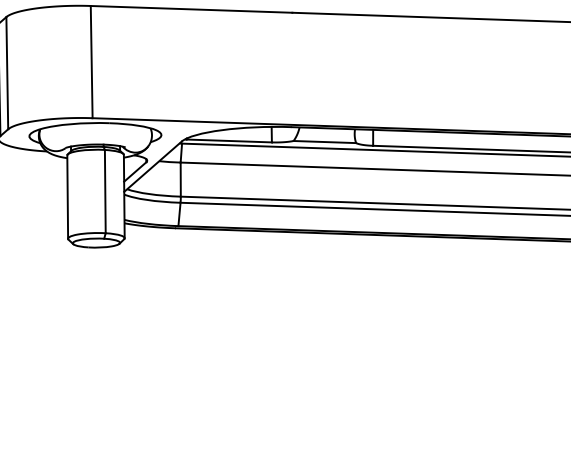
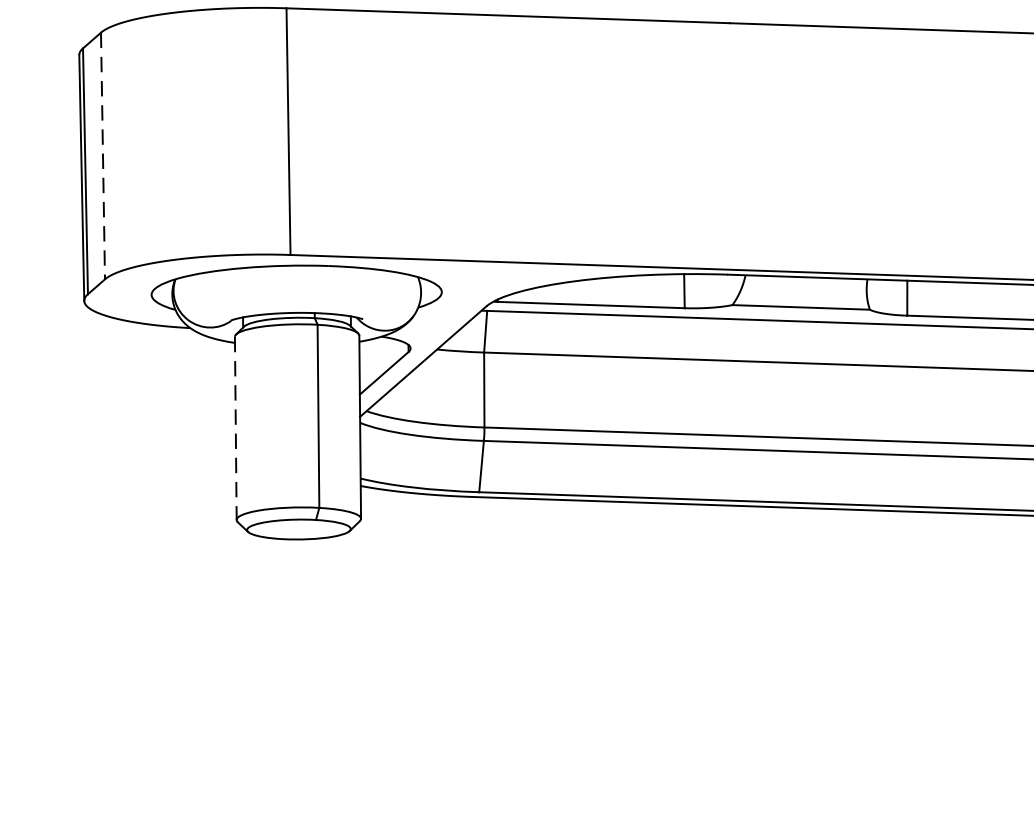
line: (7, 73) -> (103, 156), solid -> dashed
line: (67, 197) -> (235, 429), solid -> dashed

